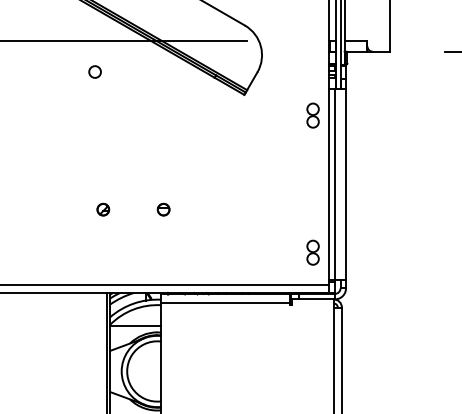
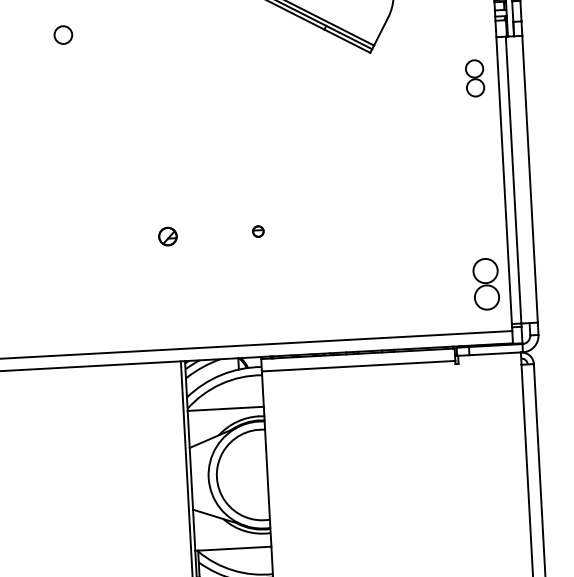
circle: (94, 71) -> (62, 34), moved
part: (163, 209) -> (258, 231), size x0.6
part: (312, 252) -> (485, 283), size x1.4

